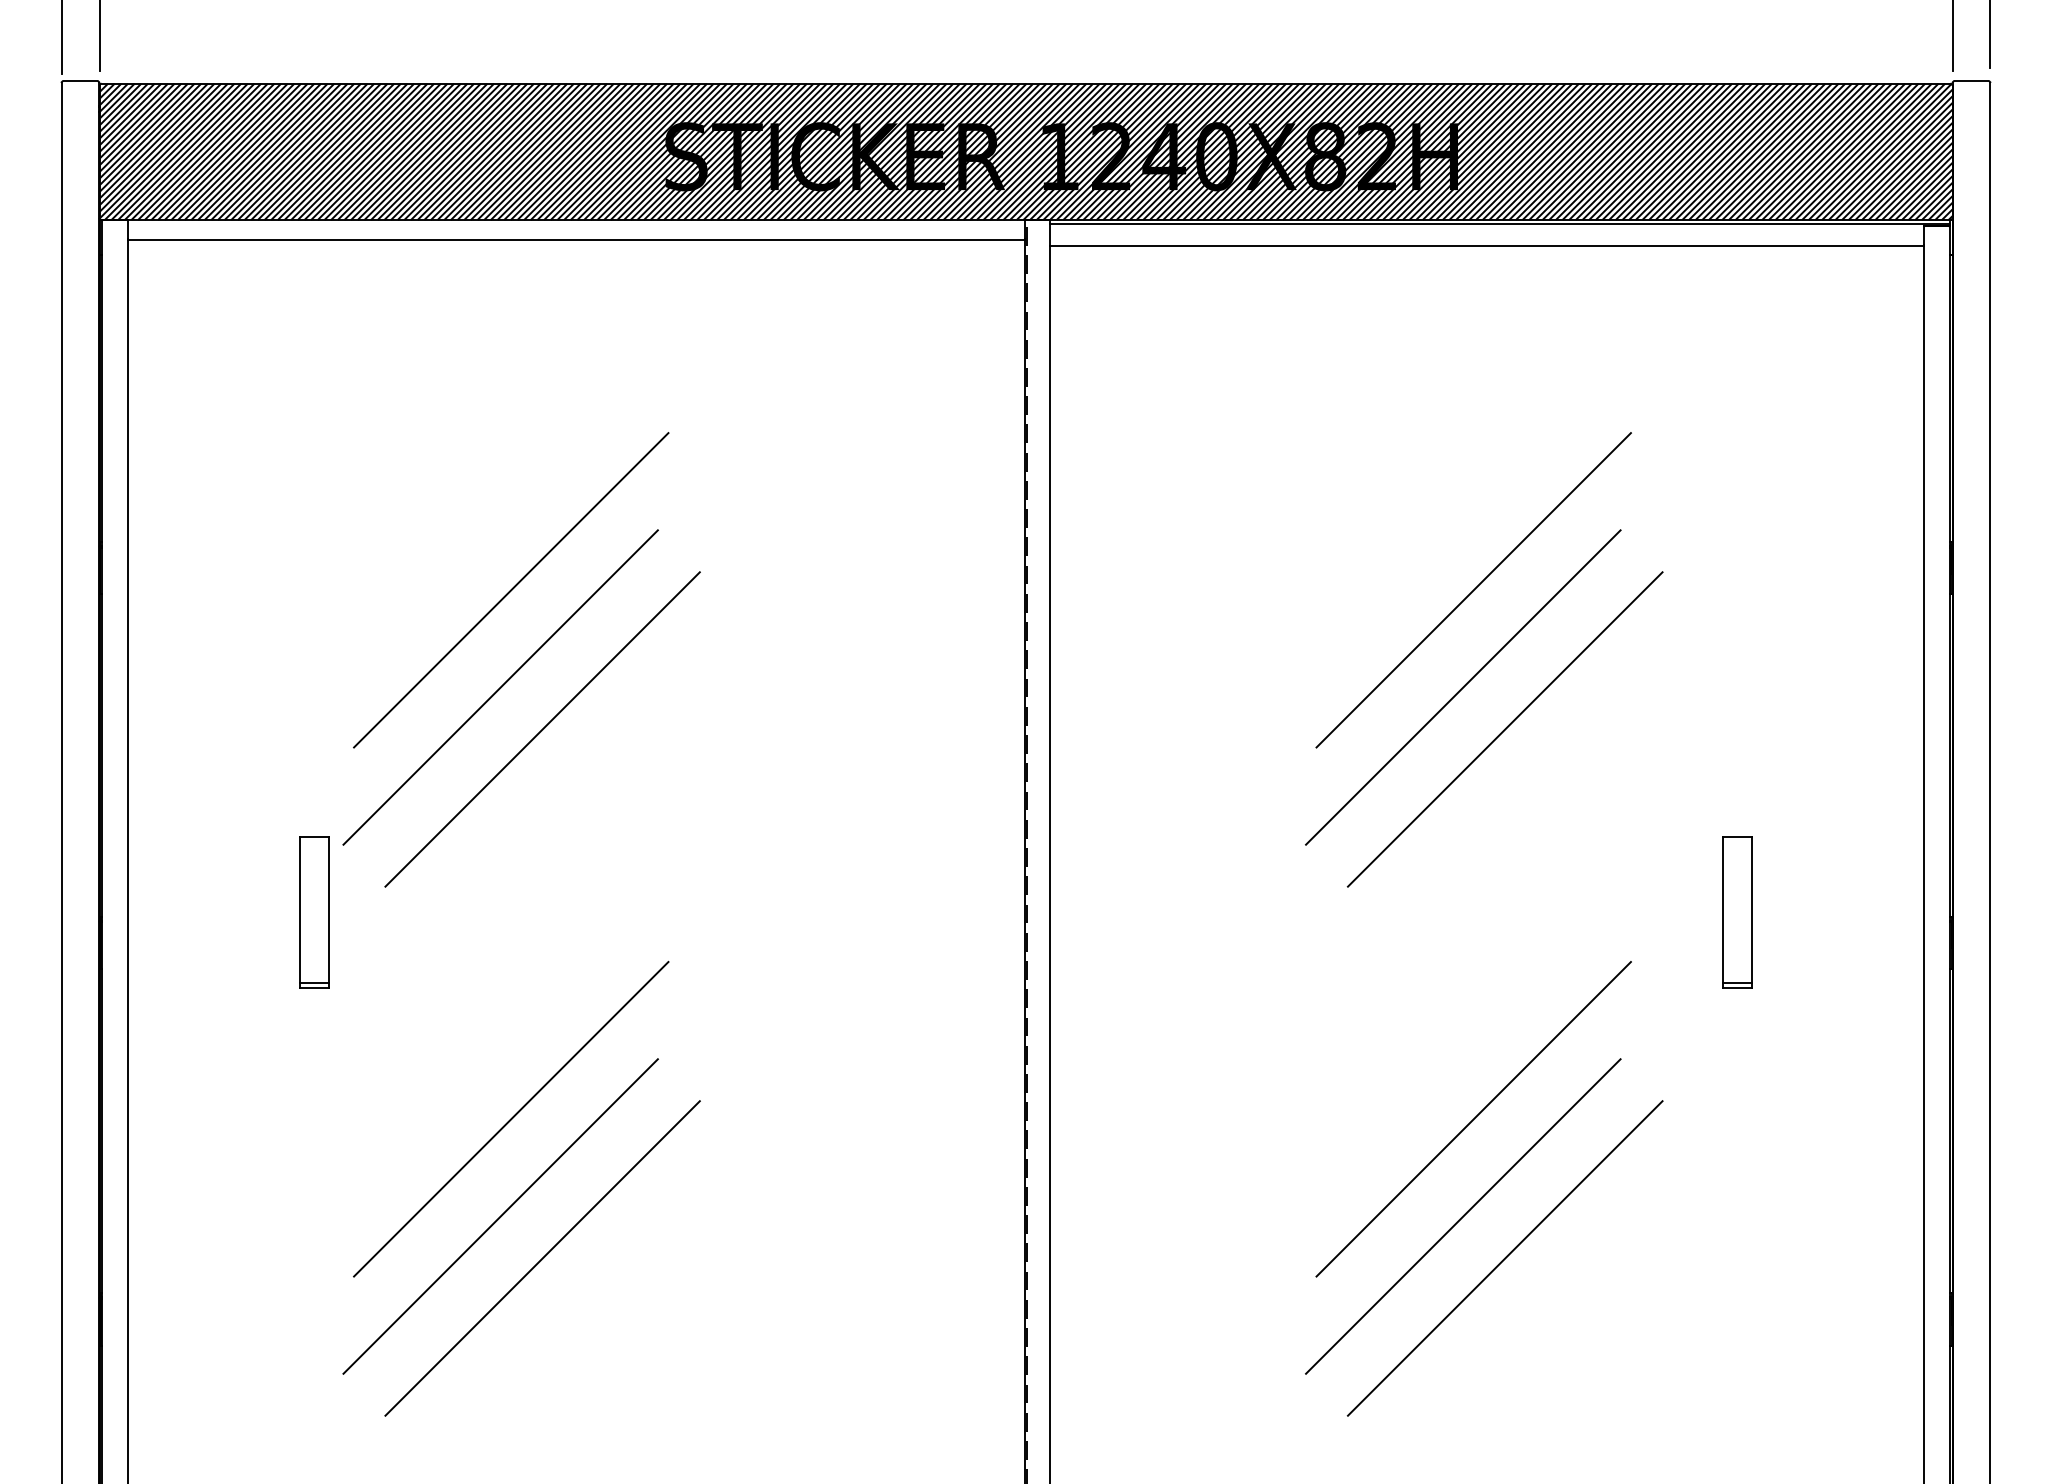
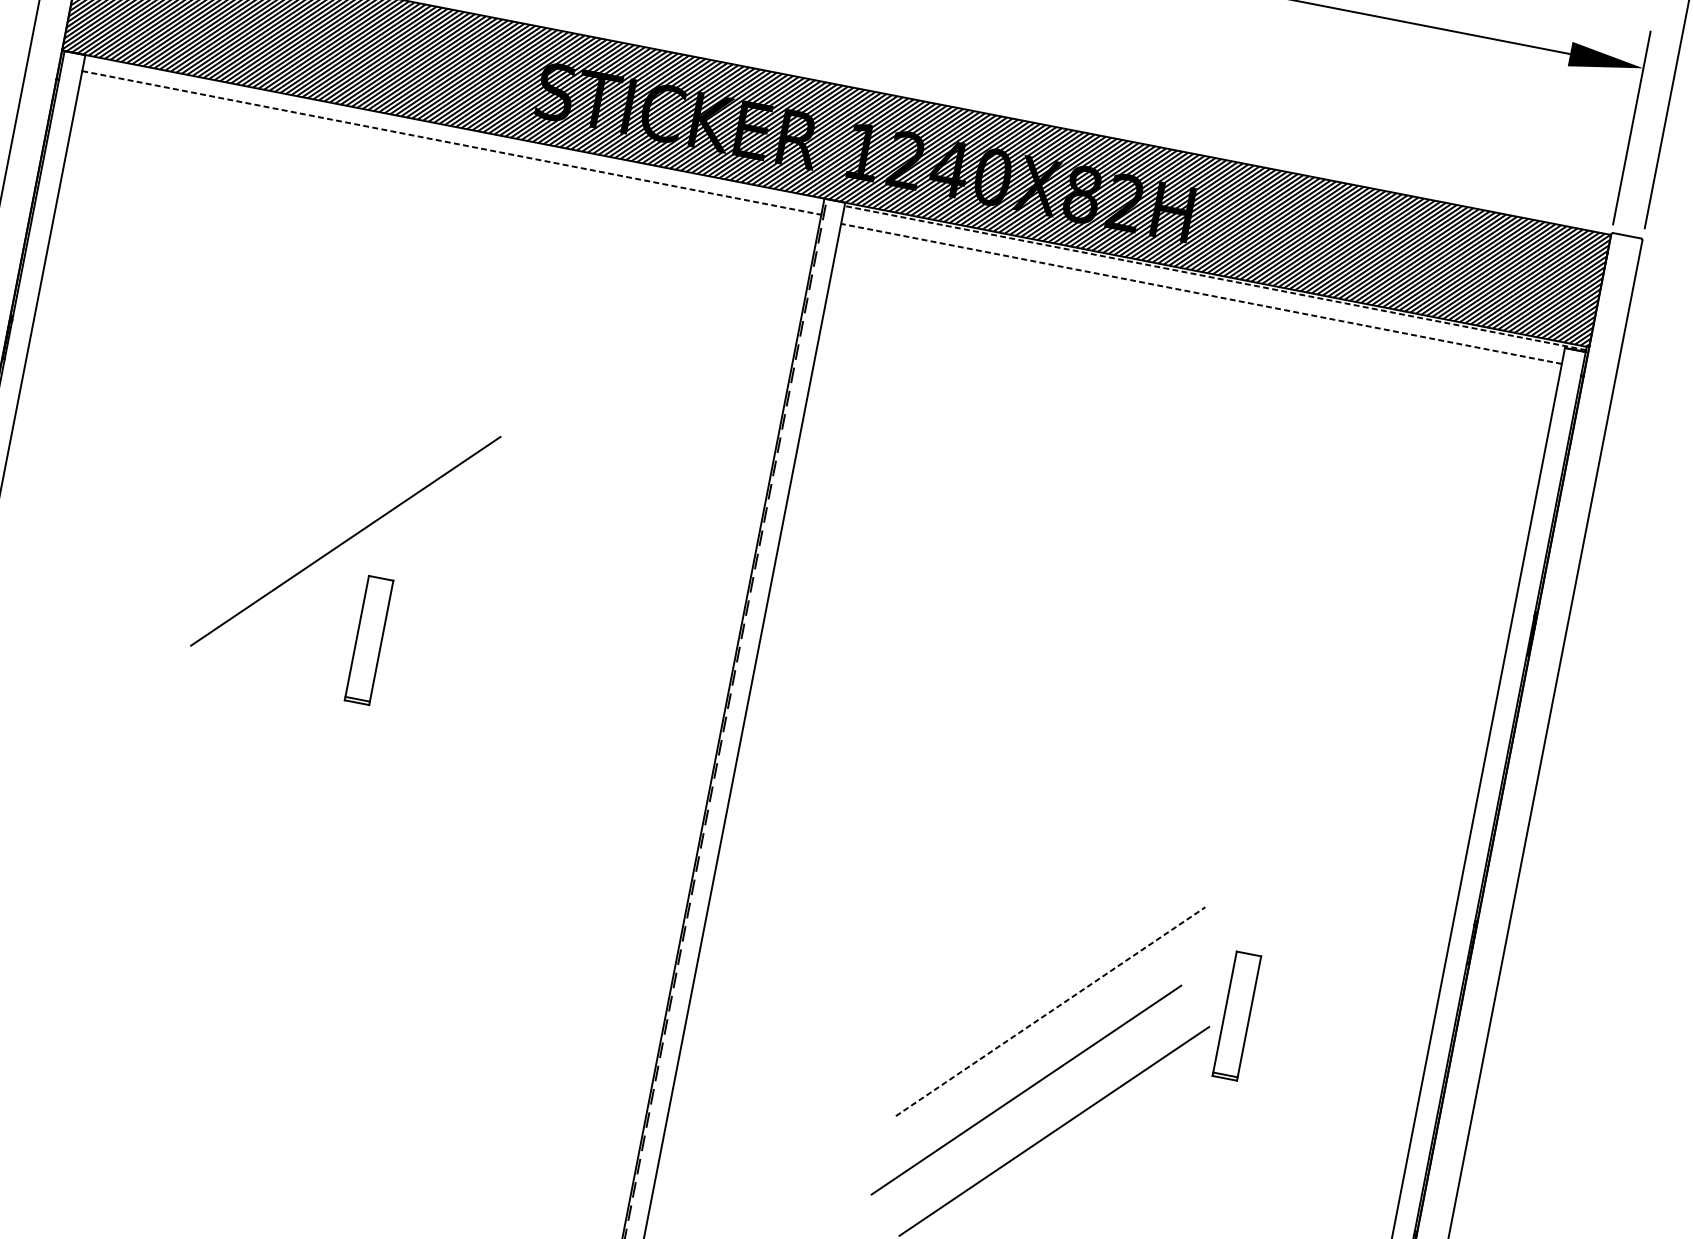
line: (1499, 224) -> (1215, 278), solid -> dashed
line: (576, 239) -> (452, 142), solid -> dashed
line: (1486, 245) -> (1201, 293), solid -> dashed
line: (511, 590) -> (342, 421), removed
line: (1473, 590) -> (1135, 575), removed
line: (500, 687) -> (317, 499), removed
line: (1463, 687) -> (1111, 654), removed
line: (1504, 729) -> (1138, 695), removed
part: (314, 912) -> (369, 640), moved
part: (1737, 912) -> (1236, 1016), moved
line: (511, 1118) -> (257, 856), removed
line: (1474, 1118) -> (1051, 1011), solid -> dashed
line: (500, 1216) -> (233, 935), removed
line: (542, 1258) -> (260, 977), removed

